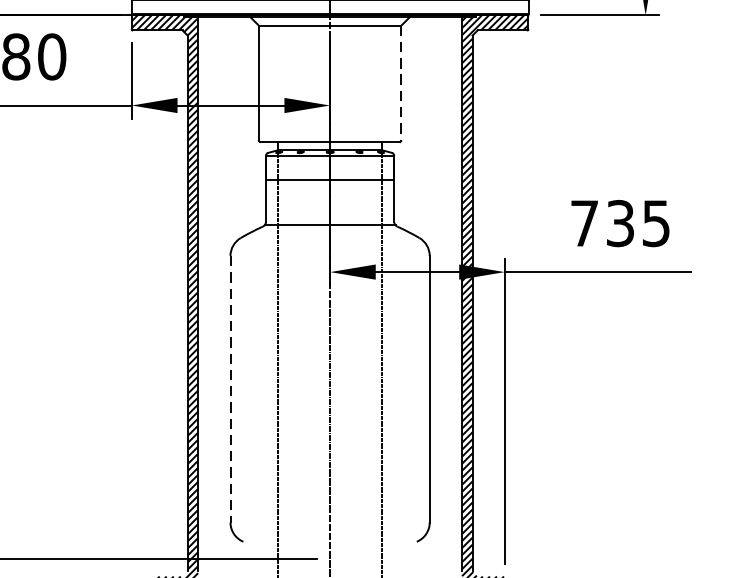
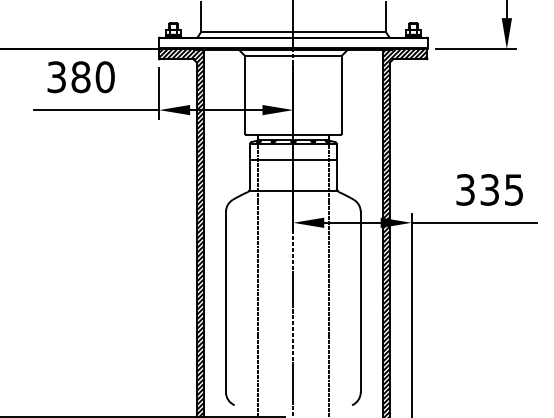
line: (401, 83) -> (341, 95), dashed -> solid
text: (584, 222) -> (465, 189), 735 -> 335
line: (229, 389) -> (225, 302), dashed -> solid

